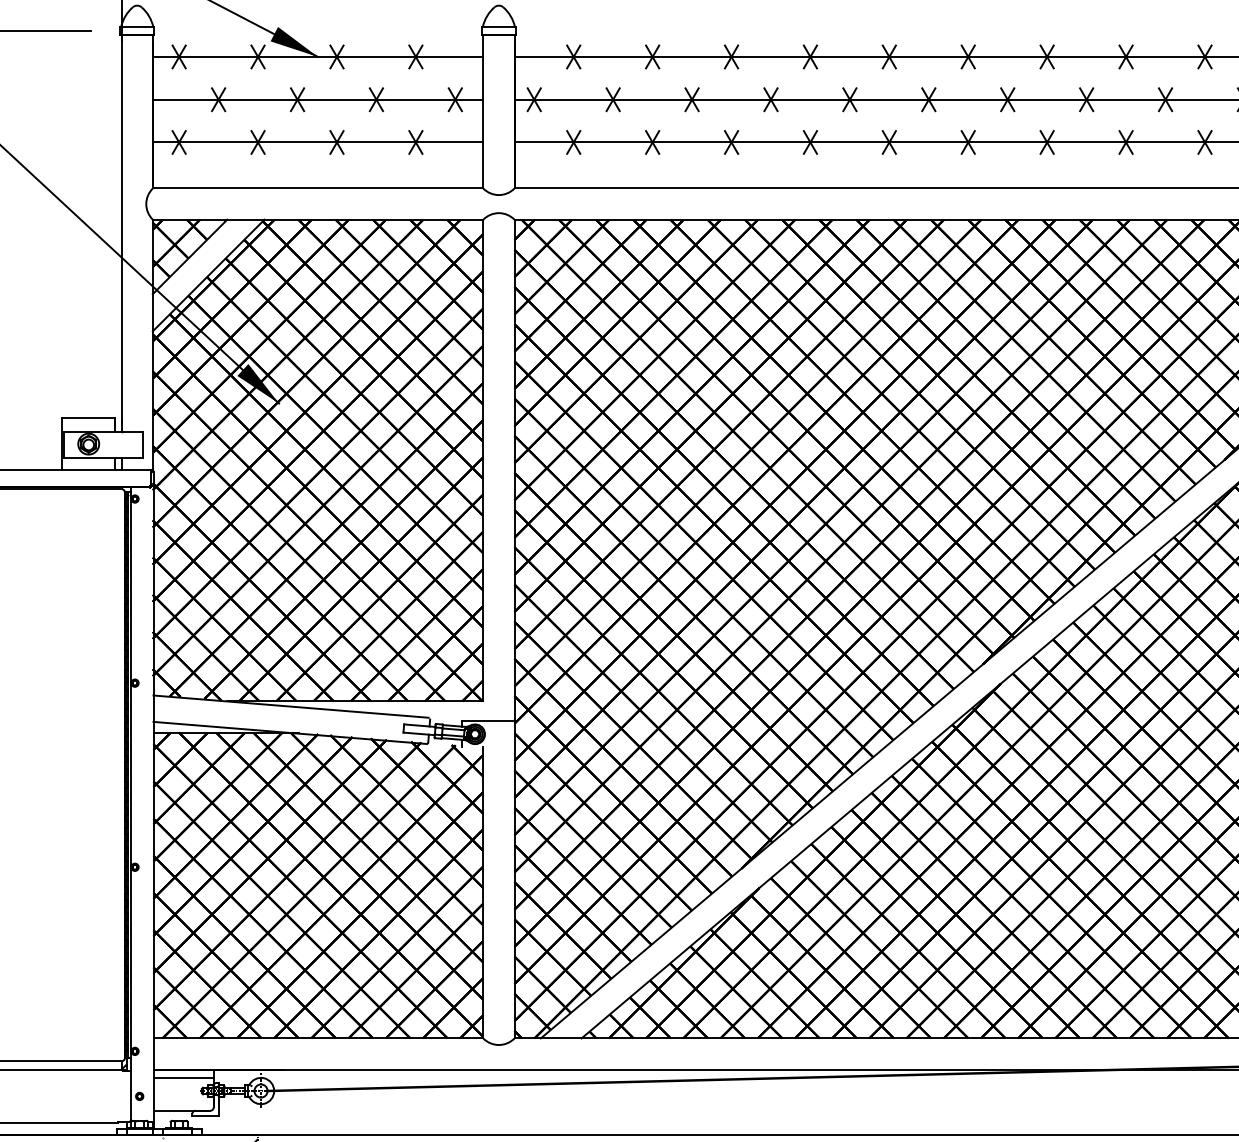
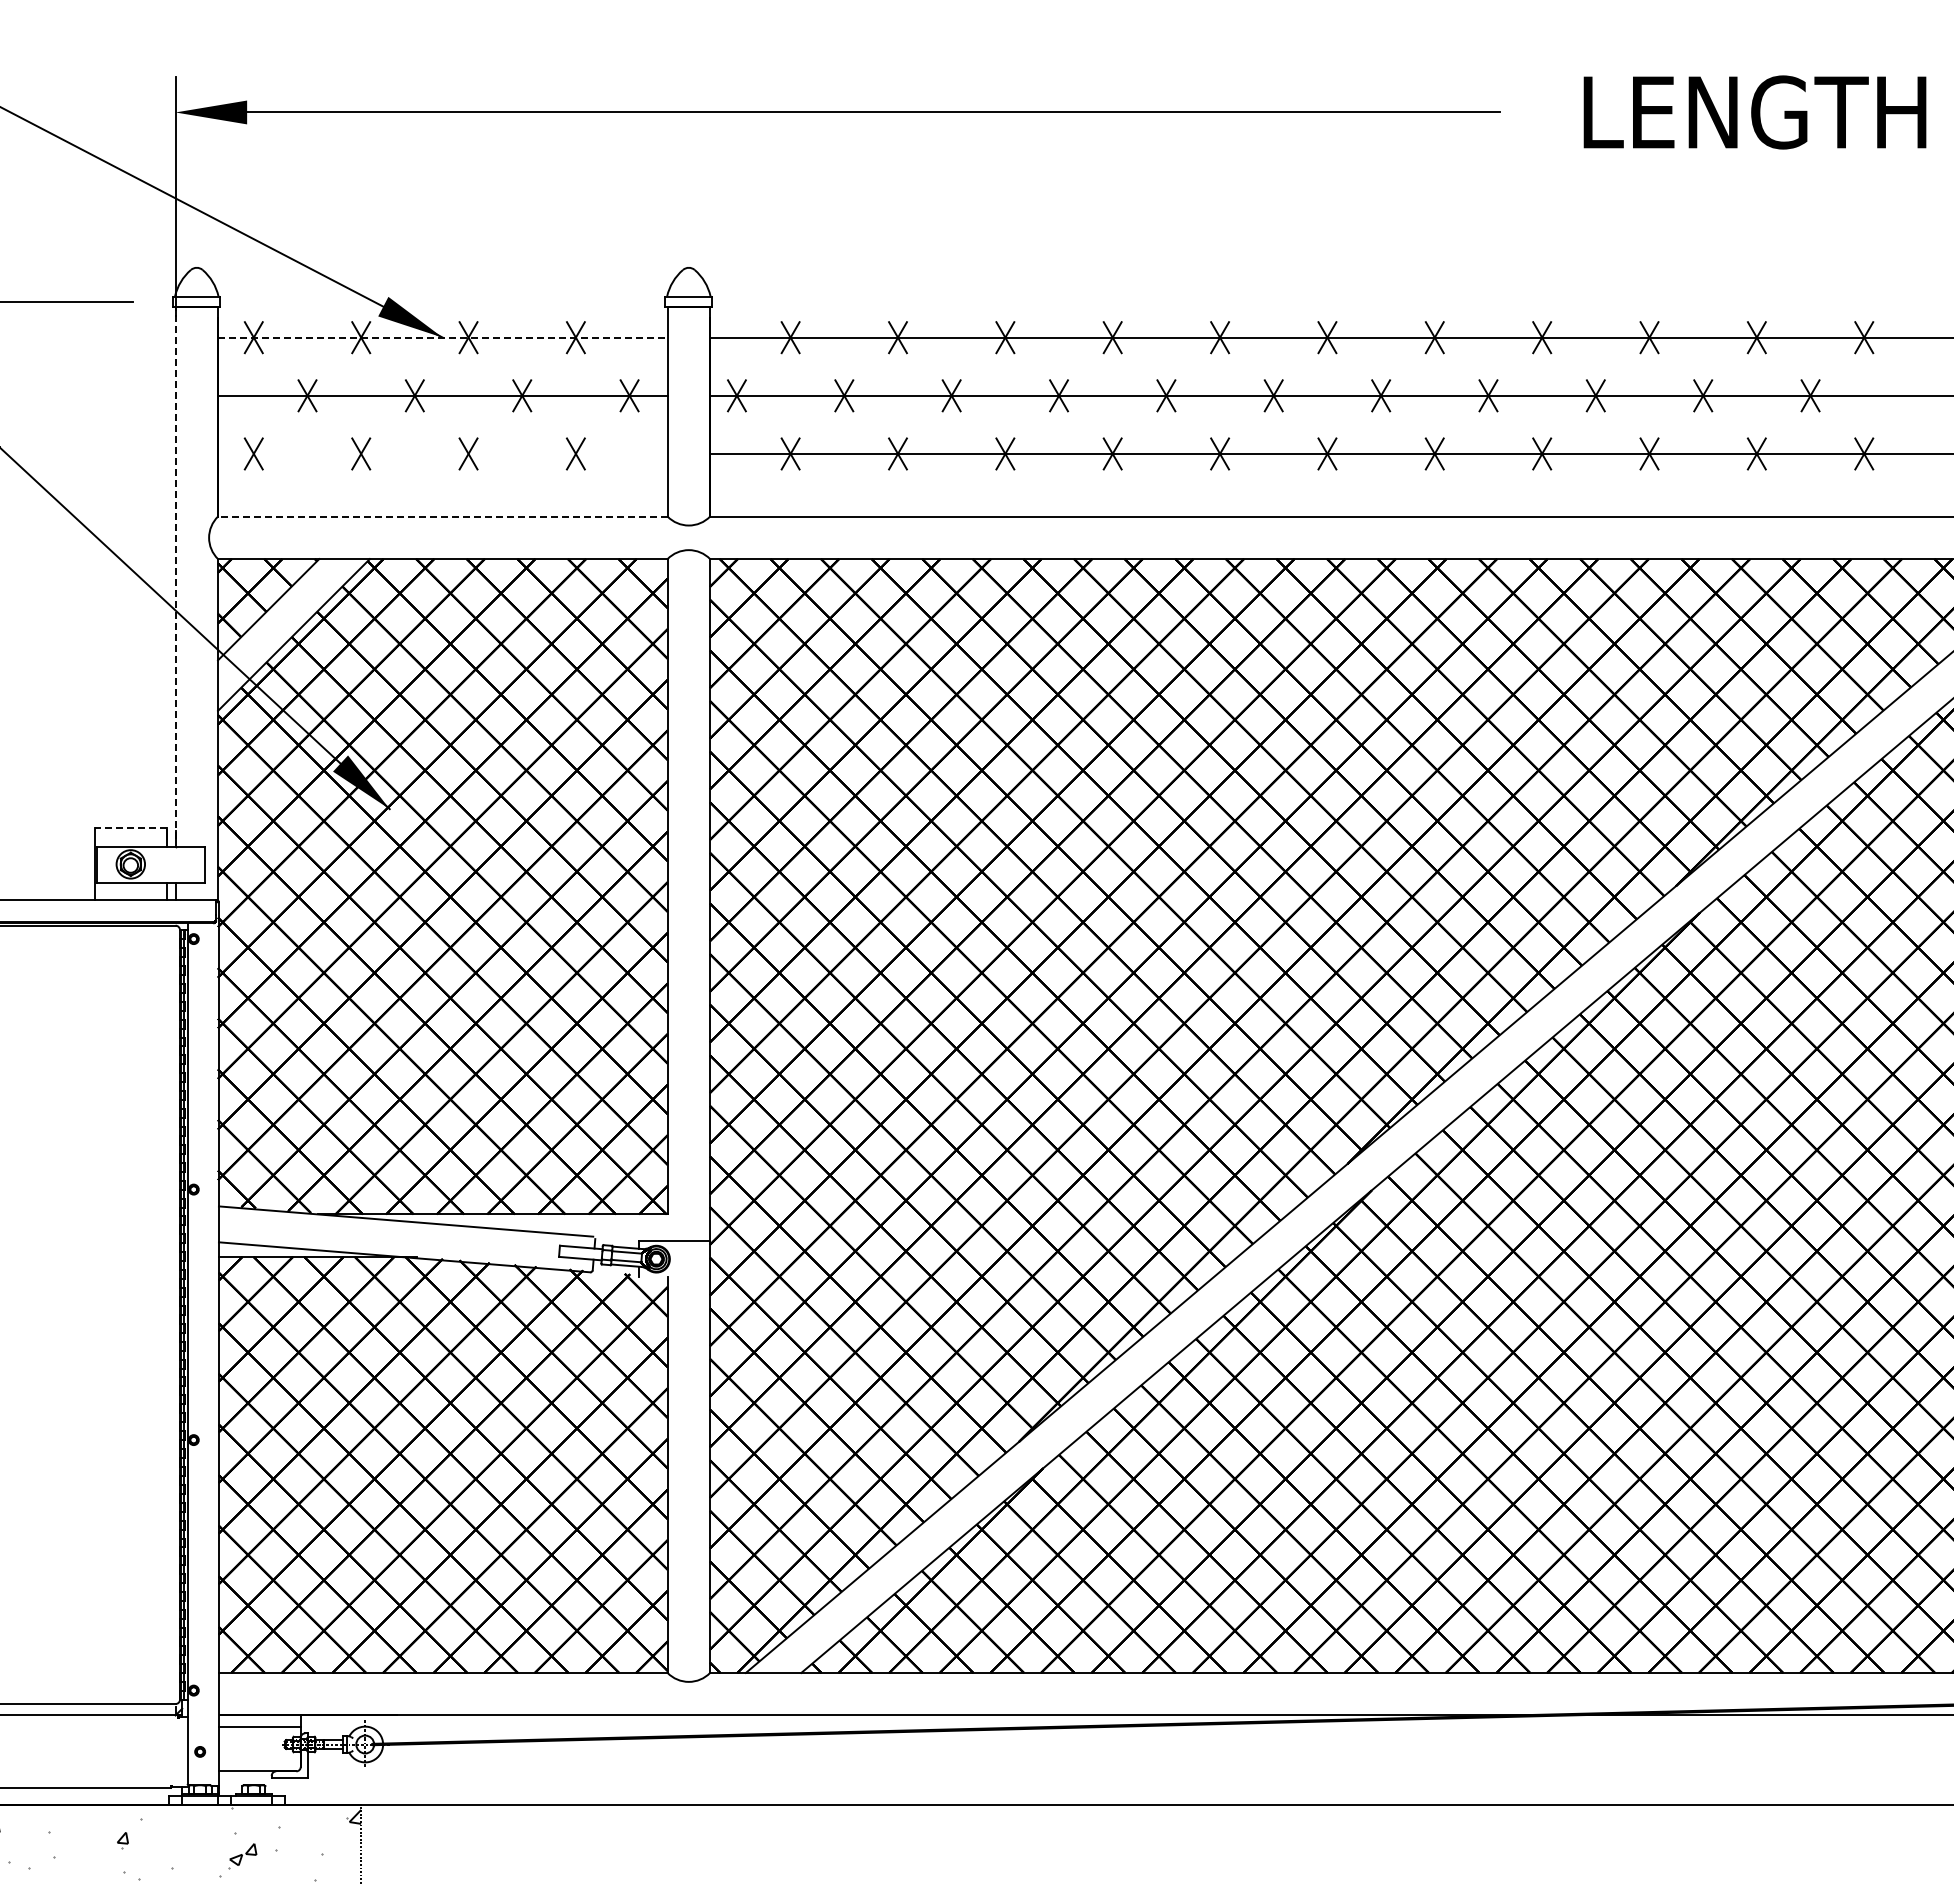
line: (317, 56) -> (442, 337), solid -> dashed
line: (317, 142) -> (442, 453), removed
line: (317, 188) -> (442, 516), solid -> dashed
line: (121, 229) -> (175, 572), solid -> dashed
line: (88, 417) -> (130, 828), solid -> dashed

